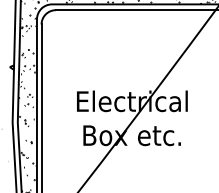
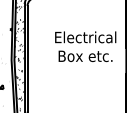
text: (132, 117) -> (85, 46), moved

